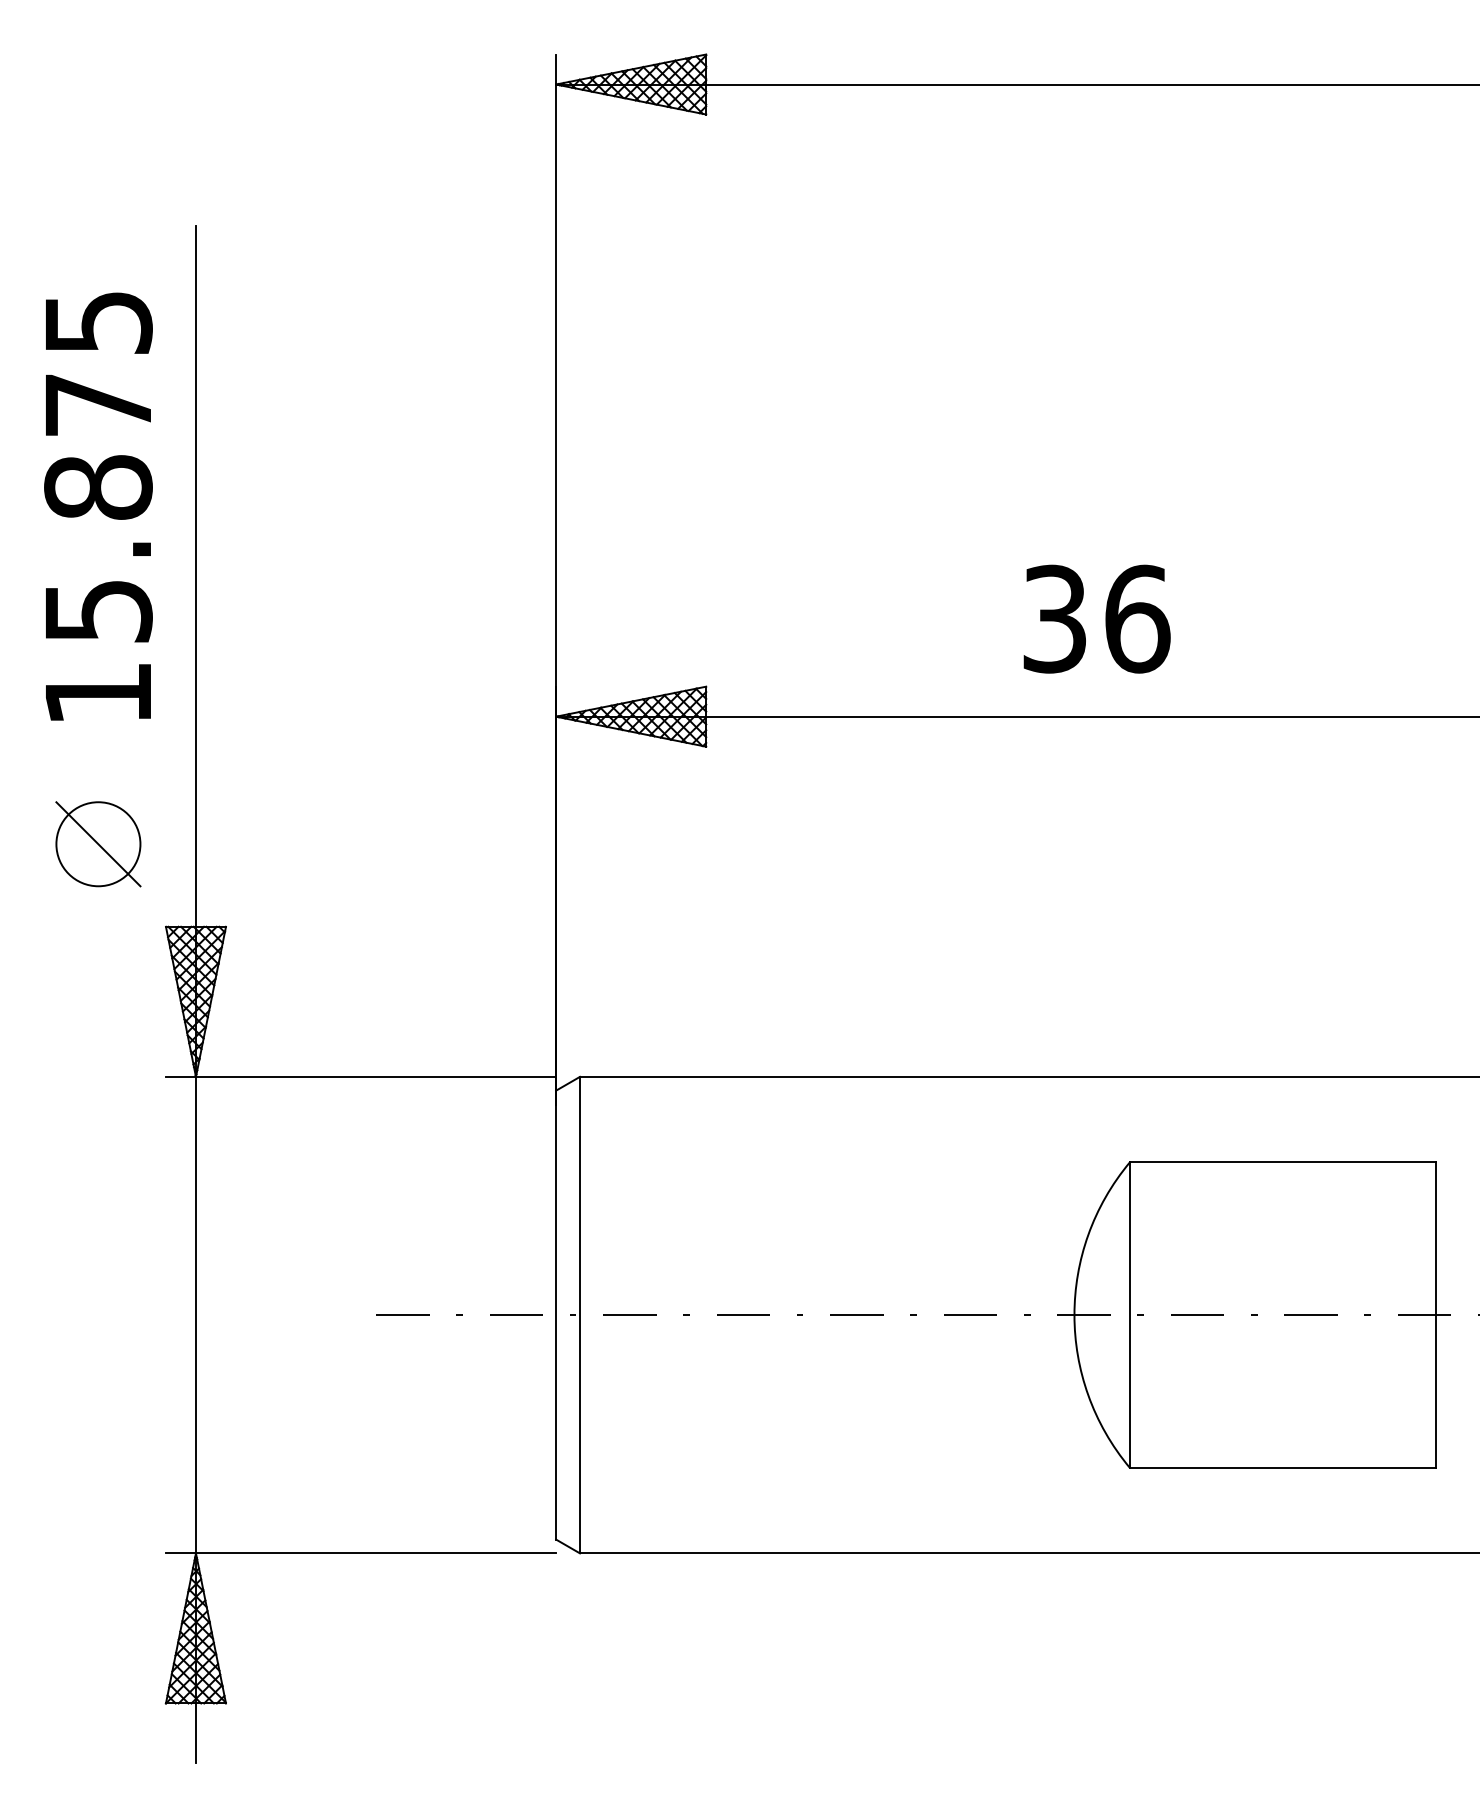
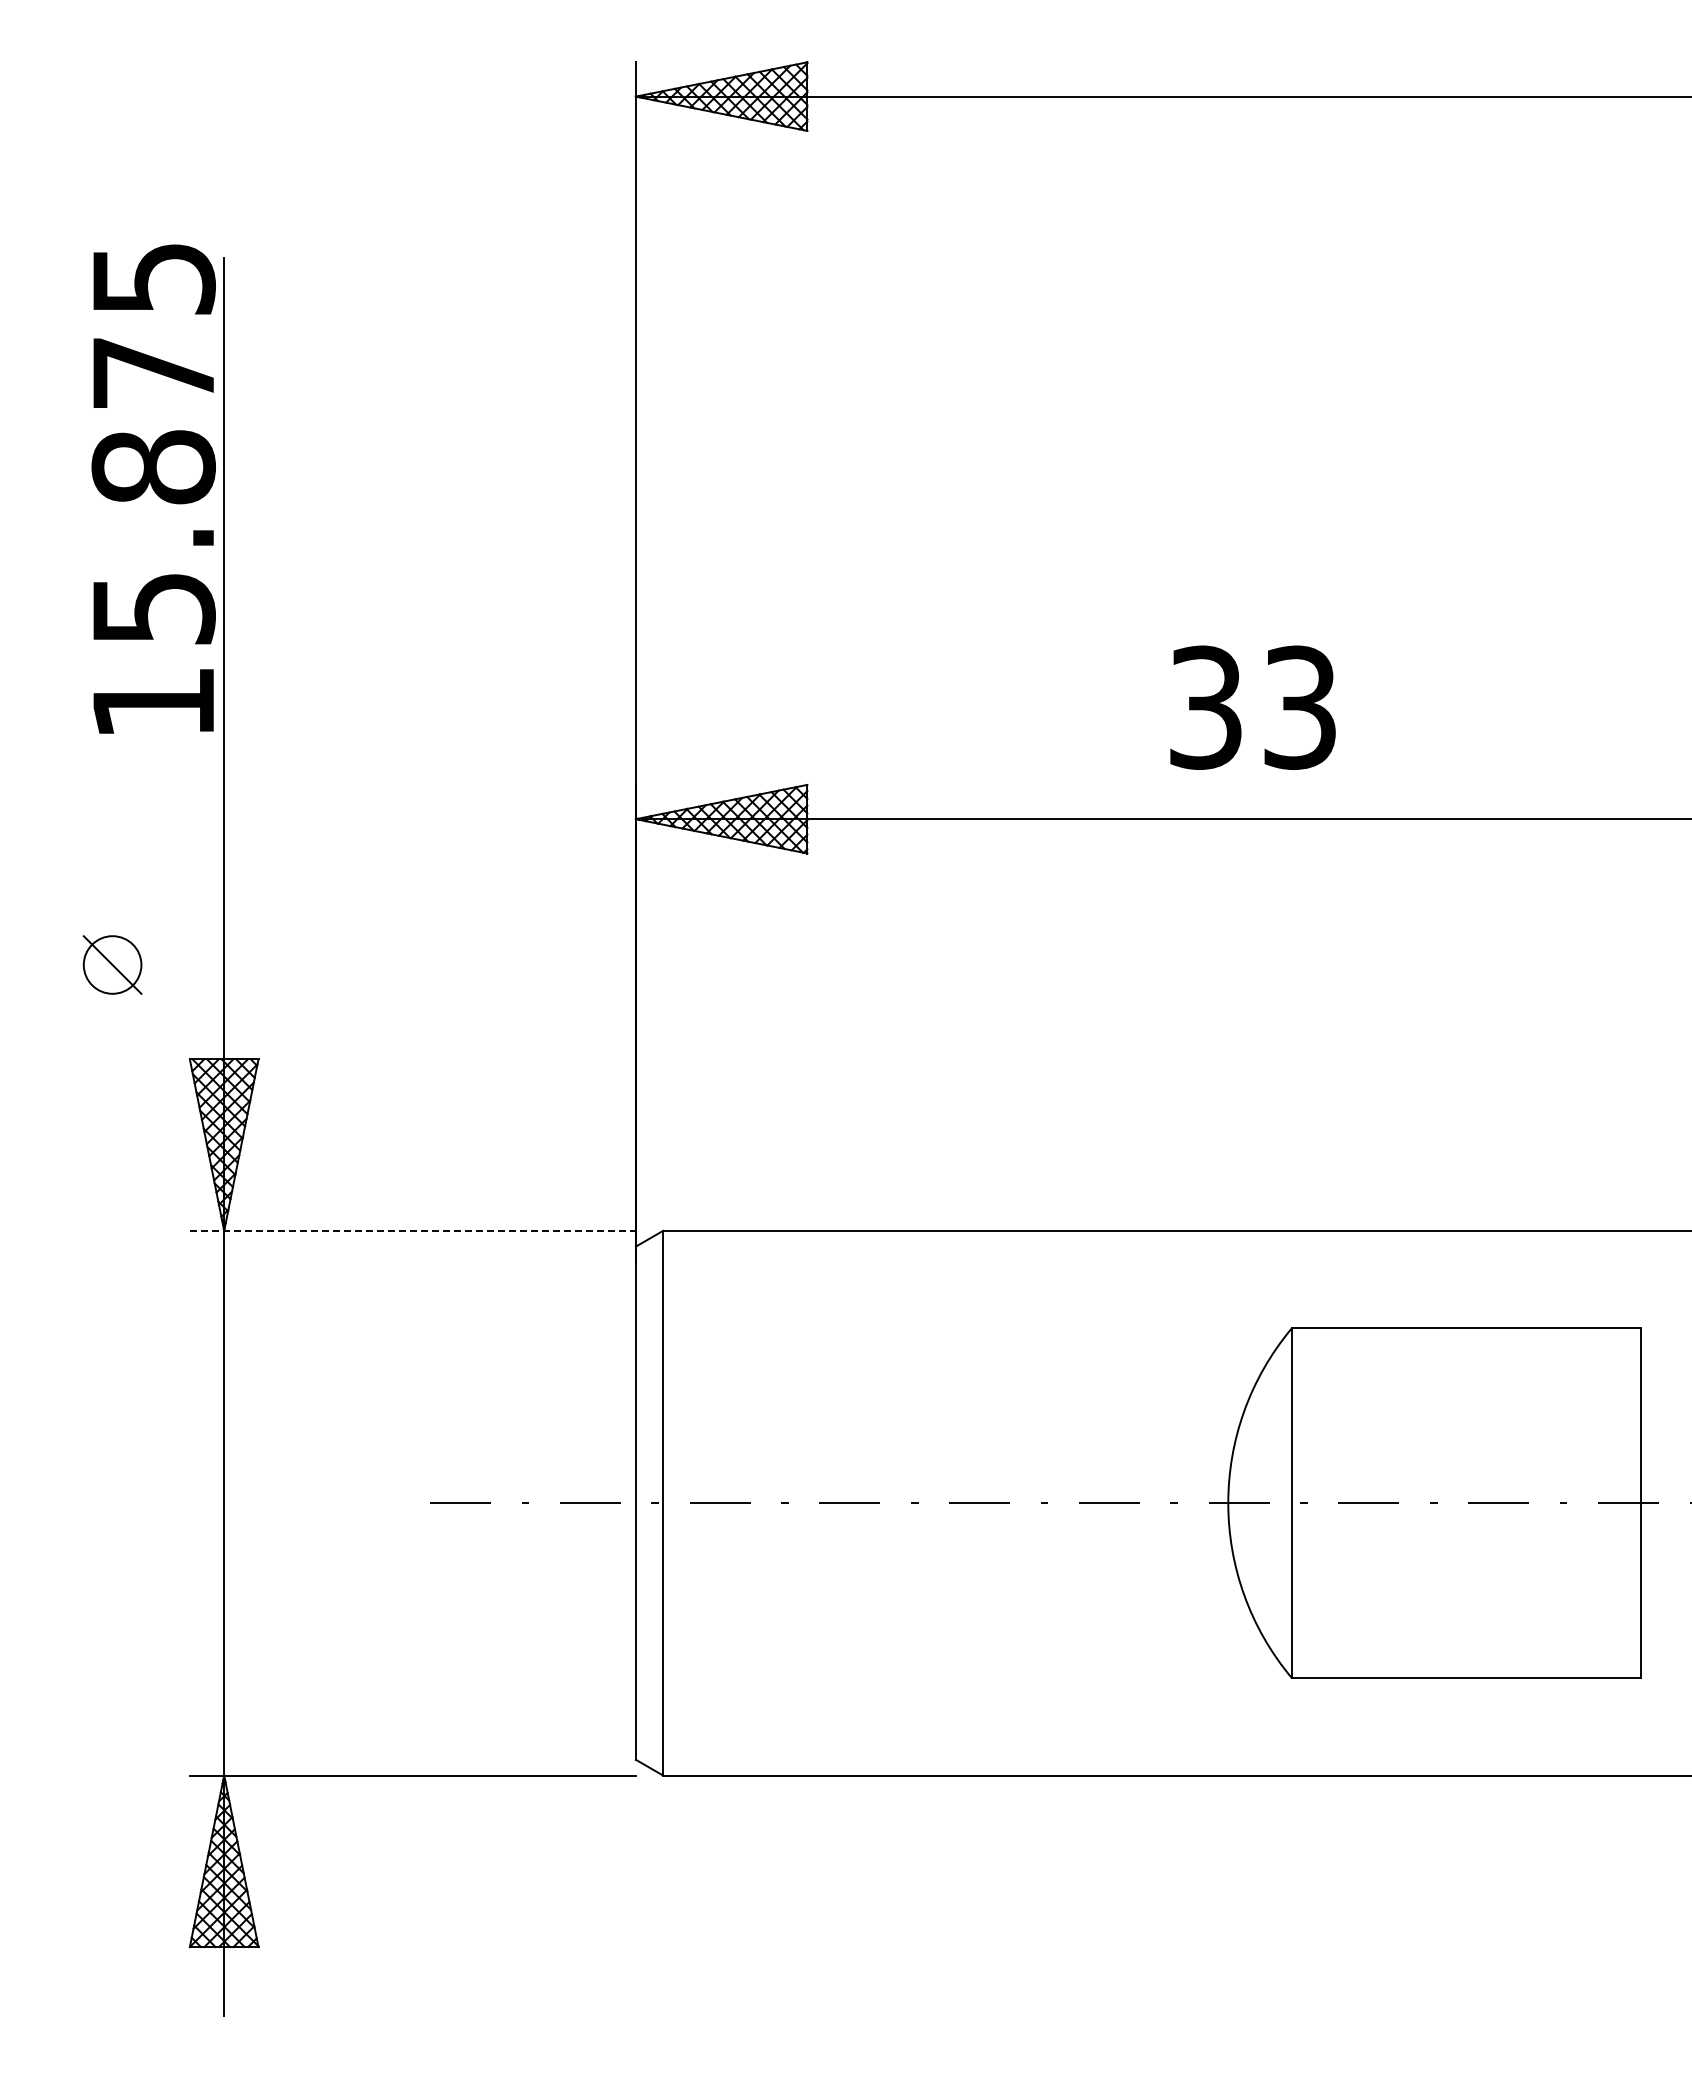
text: (98, 506) -> (153, 488), moved
text: (1137, 618) -> (1300, 707), 36 -> 33
part: (98, 843) -> (112, 964), size x0.6
line: (360, 1076) -> (412, 1230), solid -> dashed

